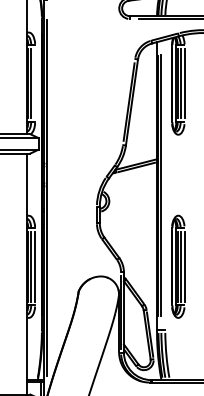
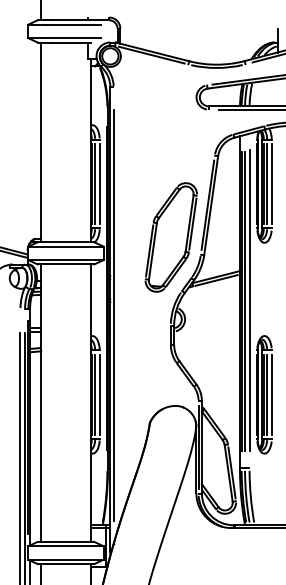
line: (34, 83) -> (99, 183), added
part: (96, 130) -> (170, 237), added
line: (165, 184) -> (249, 300), added

